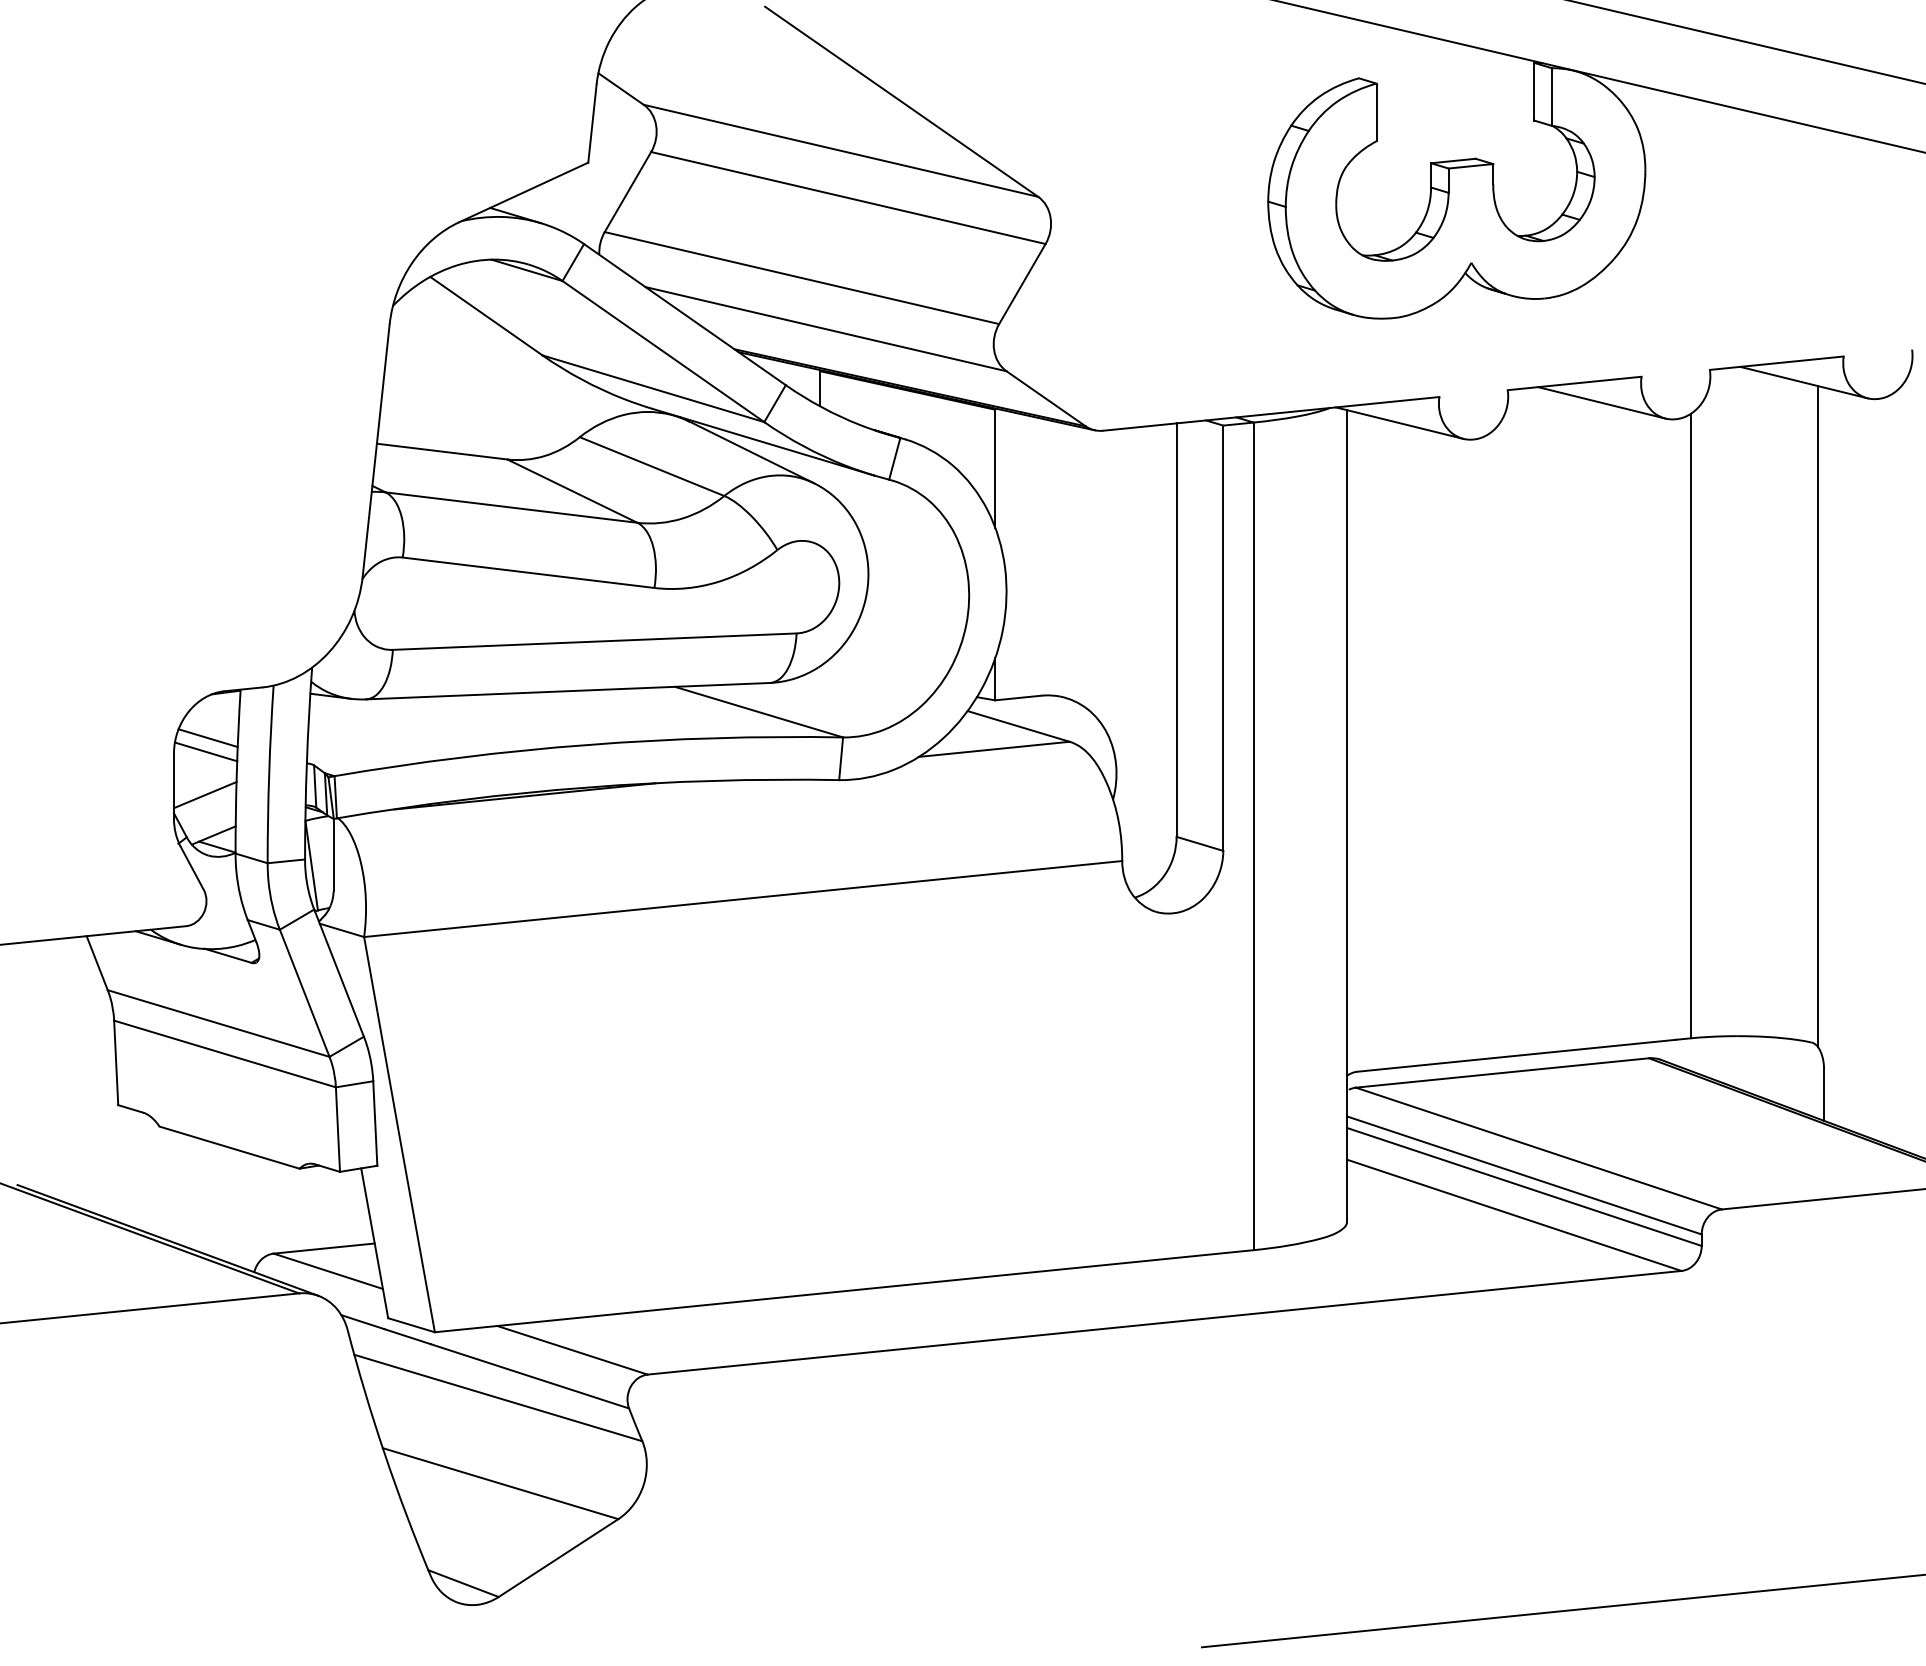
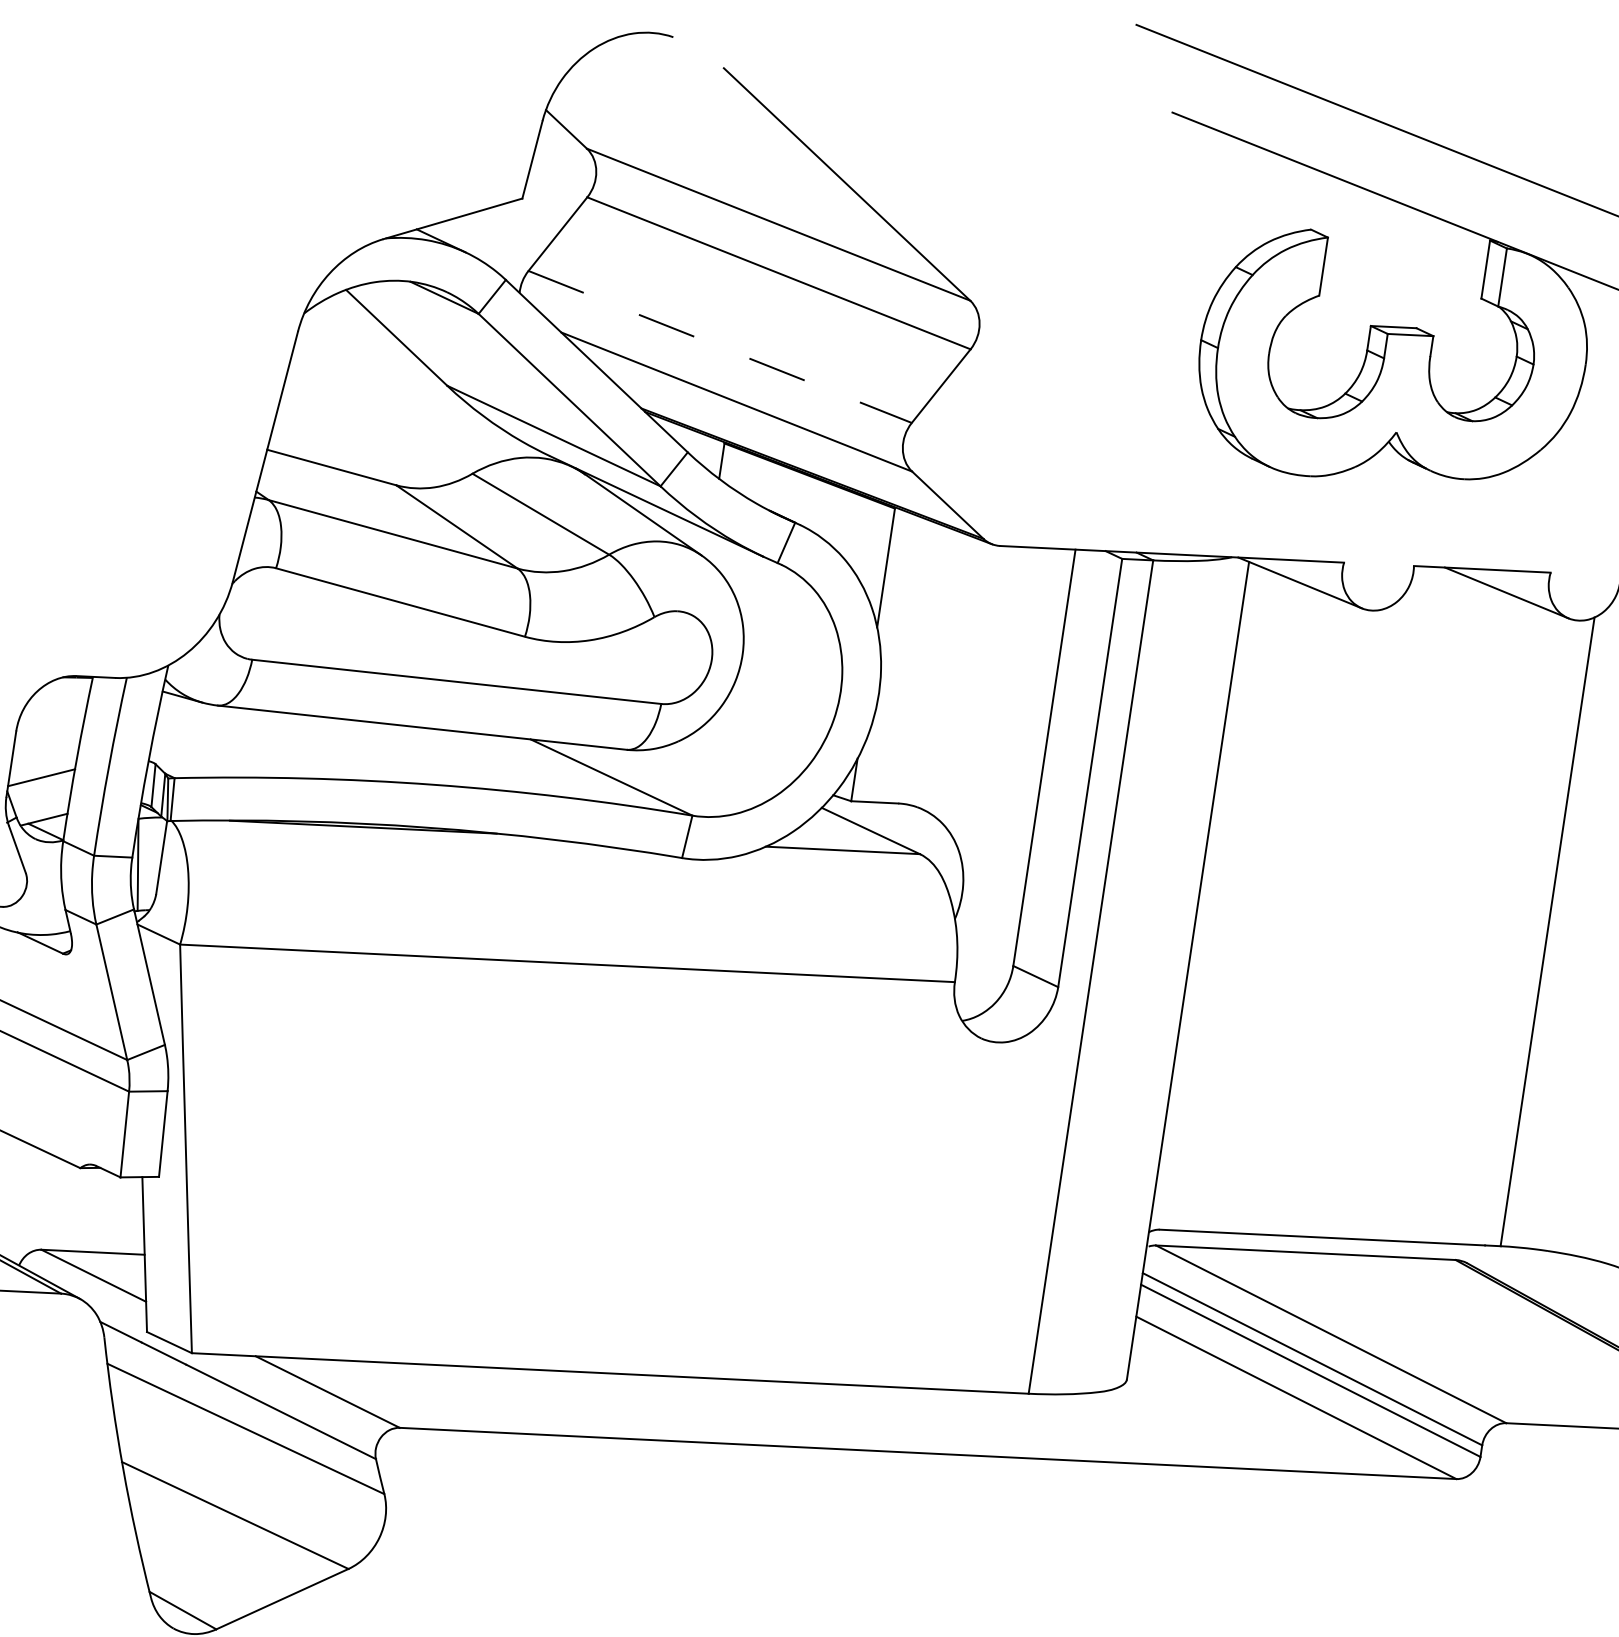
line: (801, 278) -> (719, 347), solid -> dashed
line: (207, 738) -> (52, 721), removed
line: (205, 751) -> (48, 733), removed

